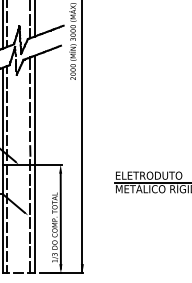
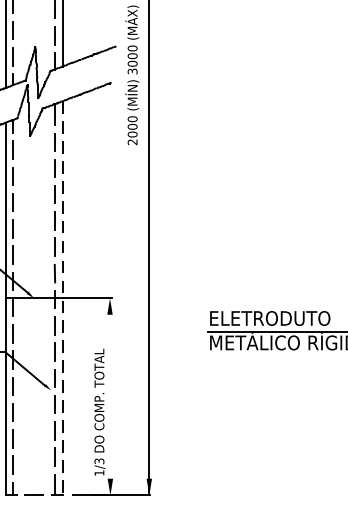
line: (34, 164) -> (62, 298), solid -> dashed
line: (60, 220) -> (109, 399), removed

